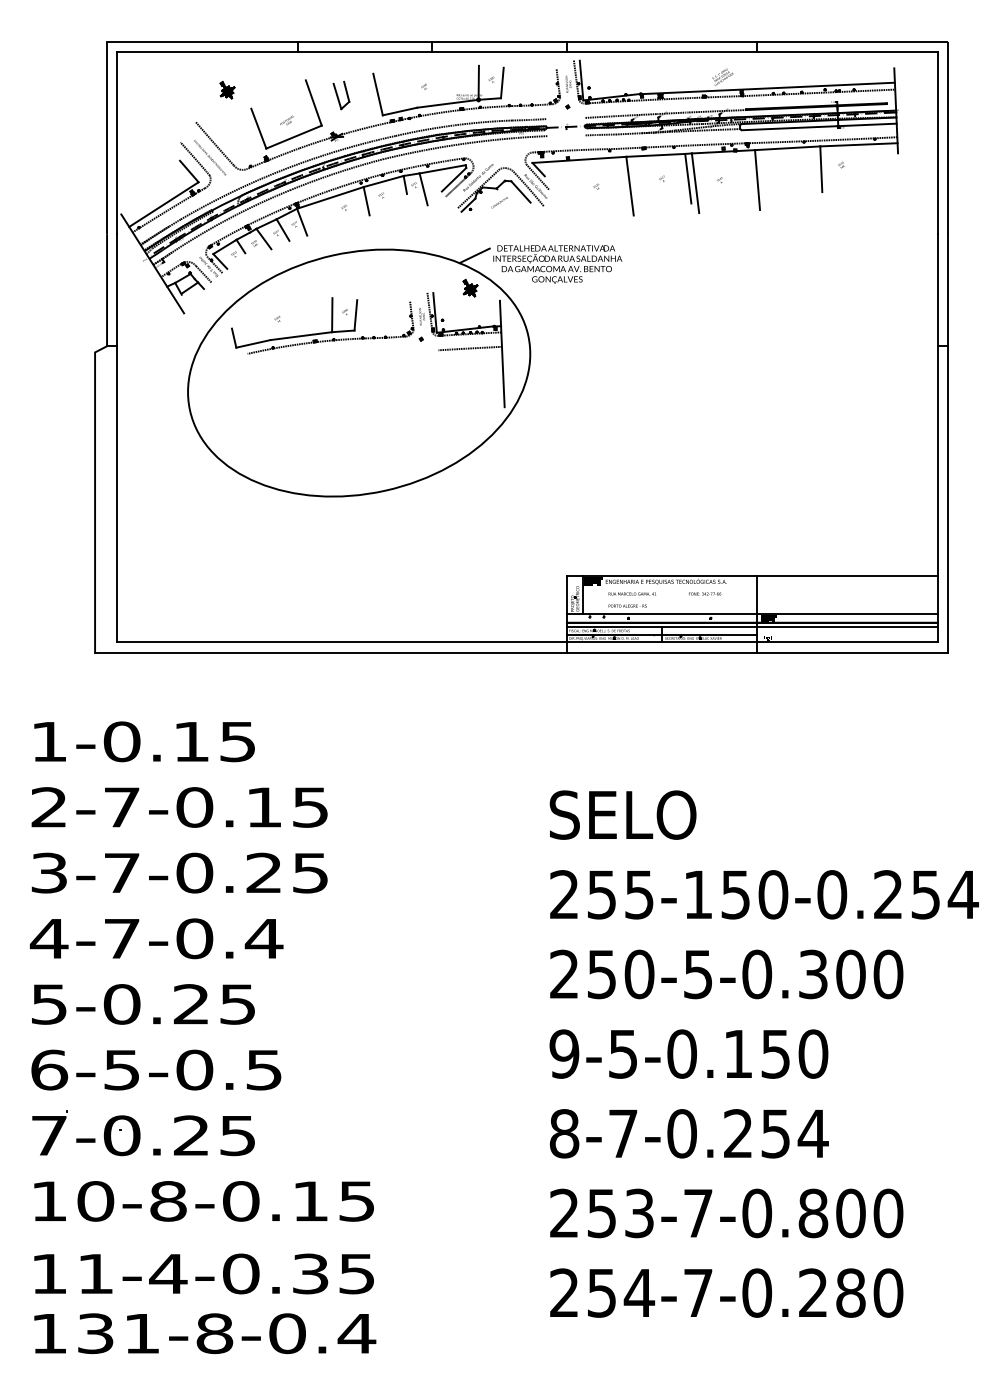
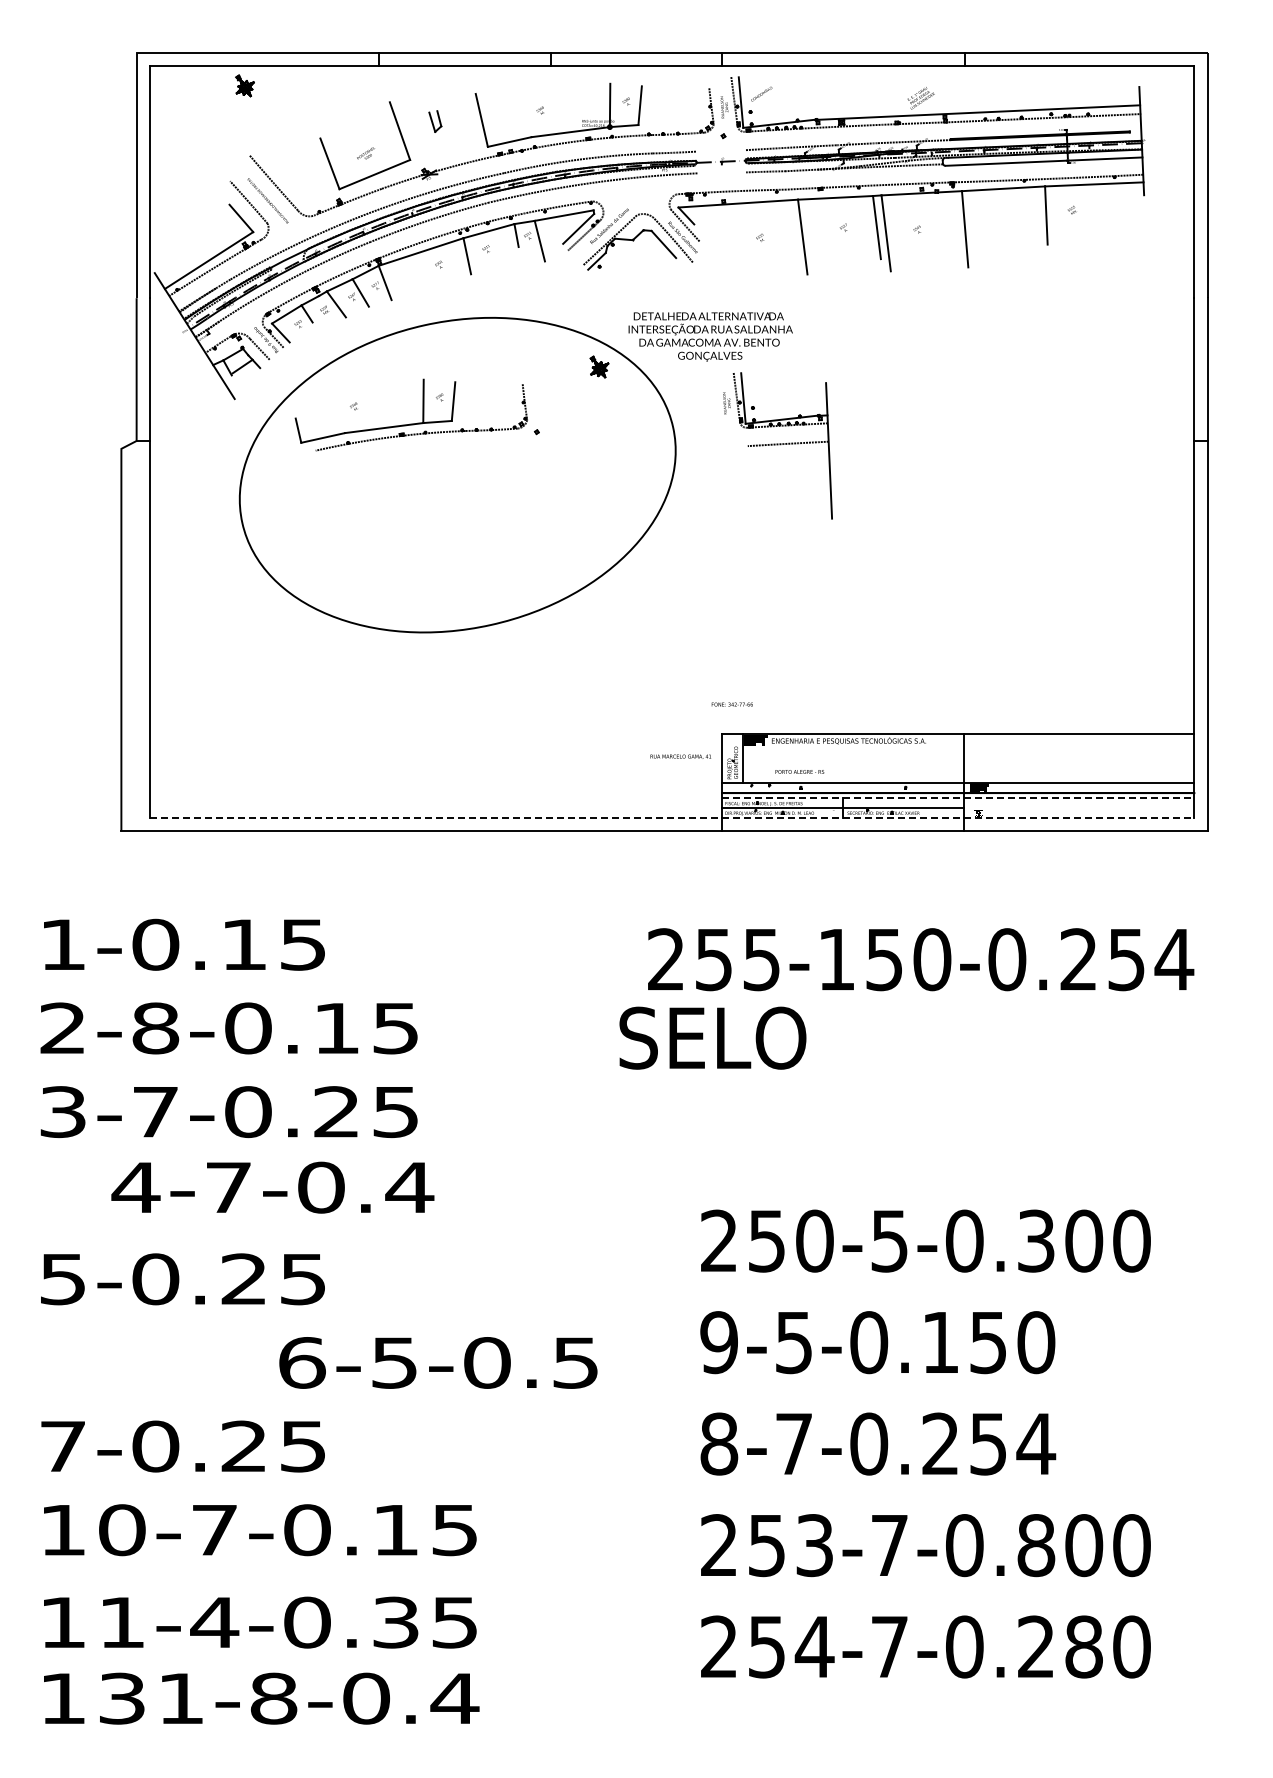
part: (227, 89) -> (244, 85), moved
part: (341, 95) -> (435, 121), size x0.6
text: (499, 202) -> (761, 93), moved
line: (474, 255) -> (604, 325), removed
part: (461, 349) -> (777, 445), moved
text: (632, 593) -> (680, 756), moved
text: (704, 593) -> (731, 704), moved
line: (752, 626) -> (958, 798), solid -> dashed
line: (527, 642) -> (672, 818), solid -> dashed
text: (121, 807) -> (155, 1028), 2-7-0.15 -> 2-8-0.15
text: (622, 814) -> (712, 1037), moved
text: (764, 894) -> (921, 959), moved
text: (156, 938) -> (272, 1187), moved
text: (156, 1069) -> (438, 1362), moved
text: (168, 1201) -> (214, 1530), 10-8-0.15 -> 10-7-0.15

